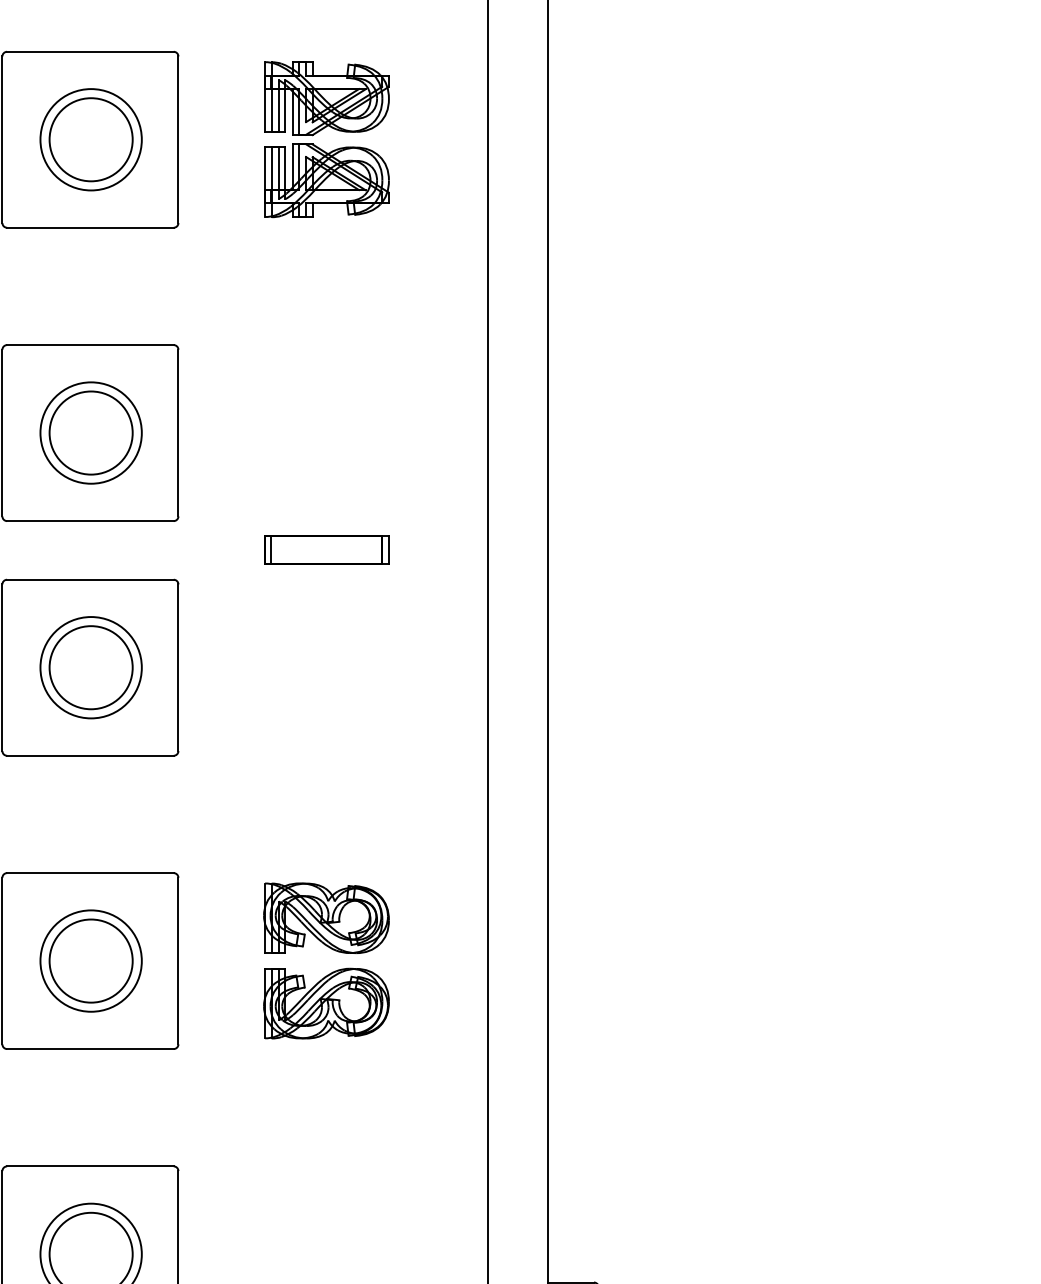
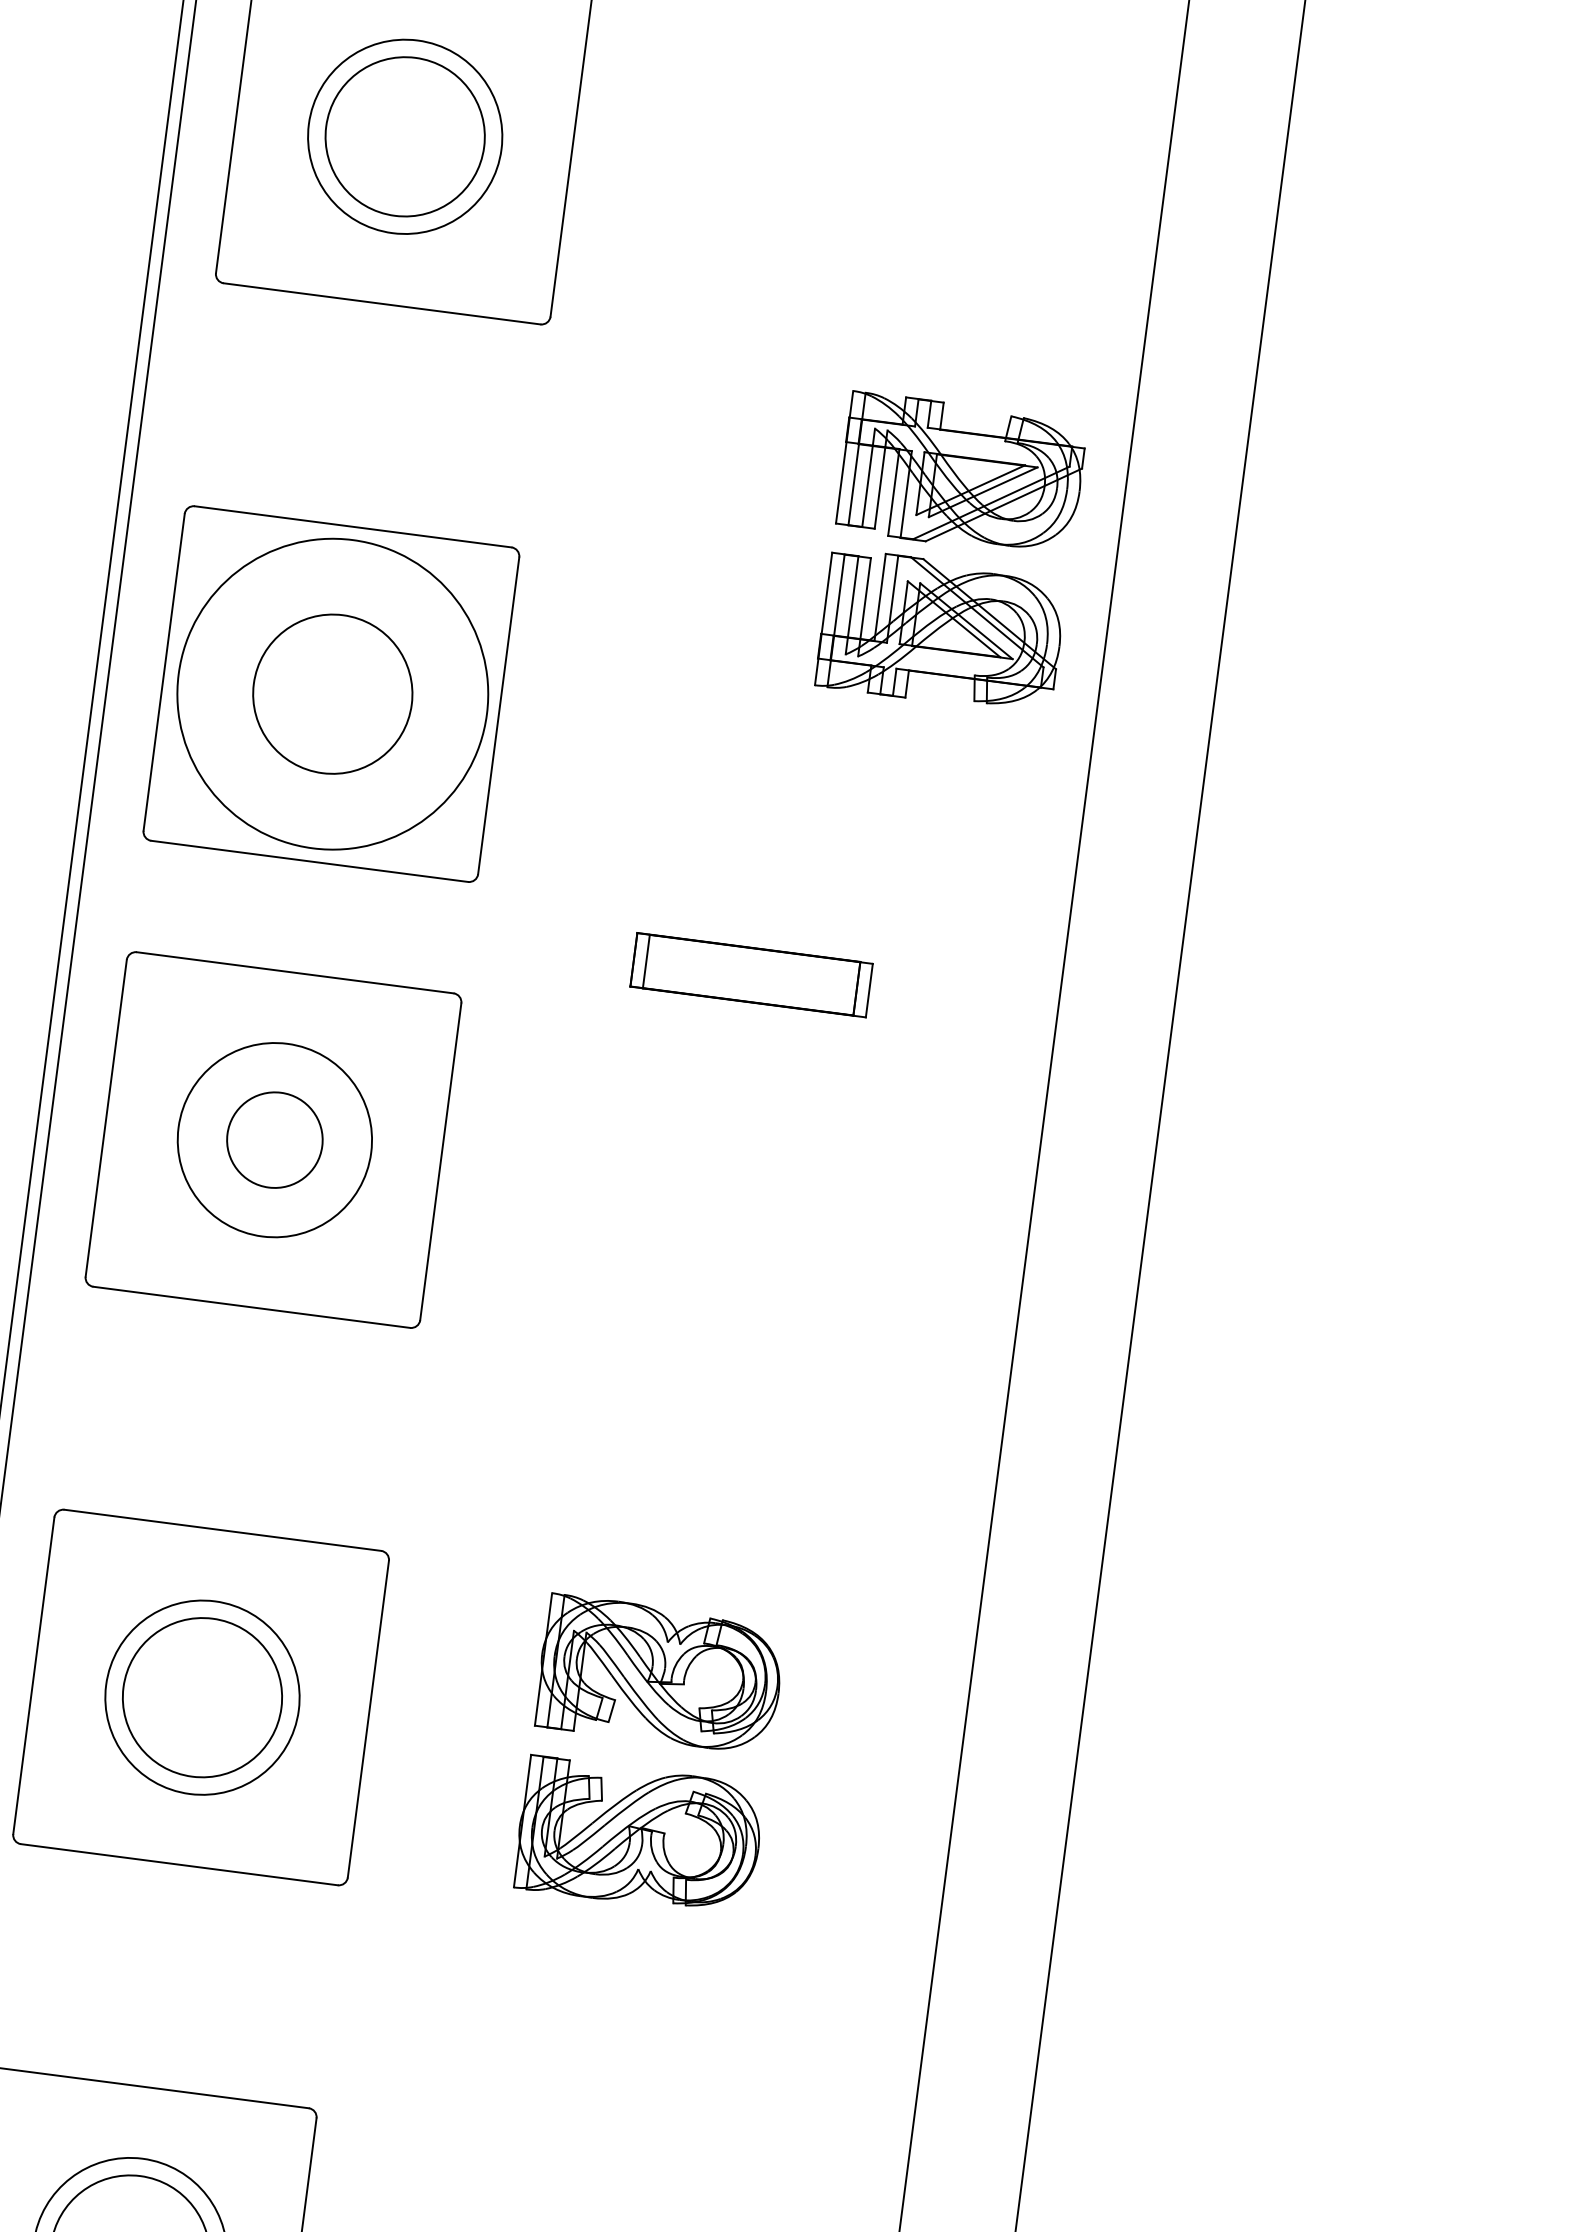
part: (320, 131) -> (941, 536), moved
circle: (90, 432) -> (331, 692), size x1.6
circle: (90, 667) -> (273, 1139), size x0.6

